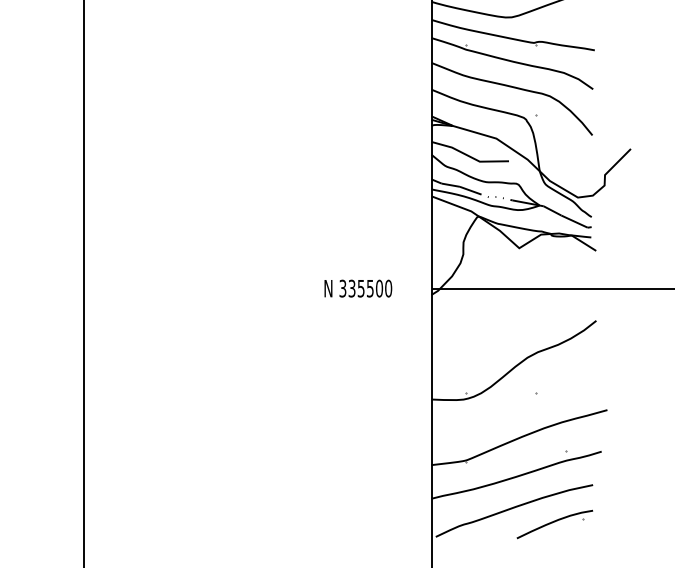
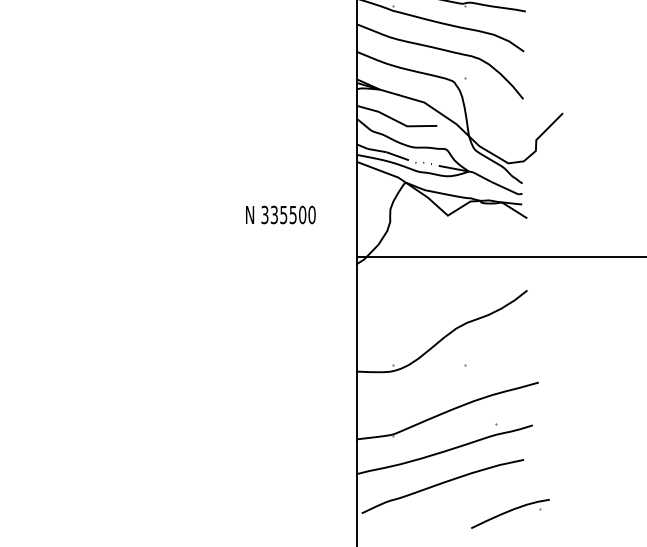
text: (358, 288) -> (281, 214), moved
part: (554, 524) -> (509, 513), moved

